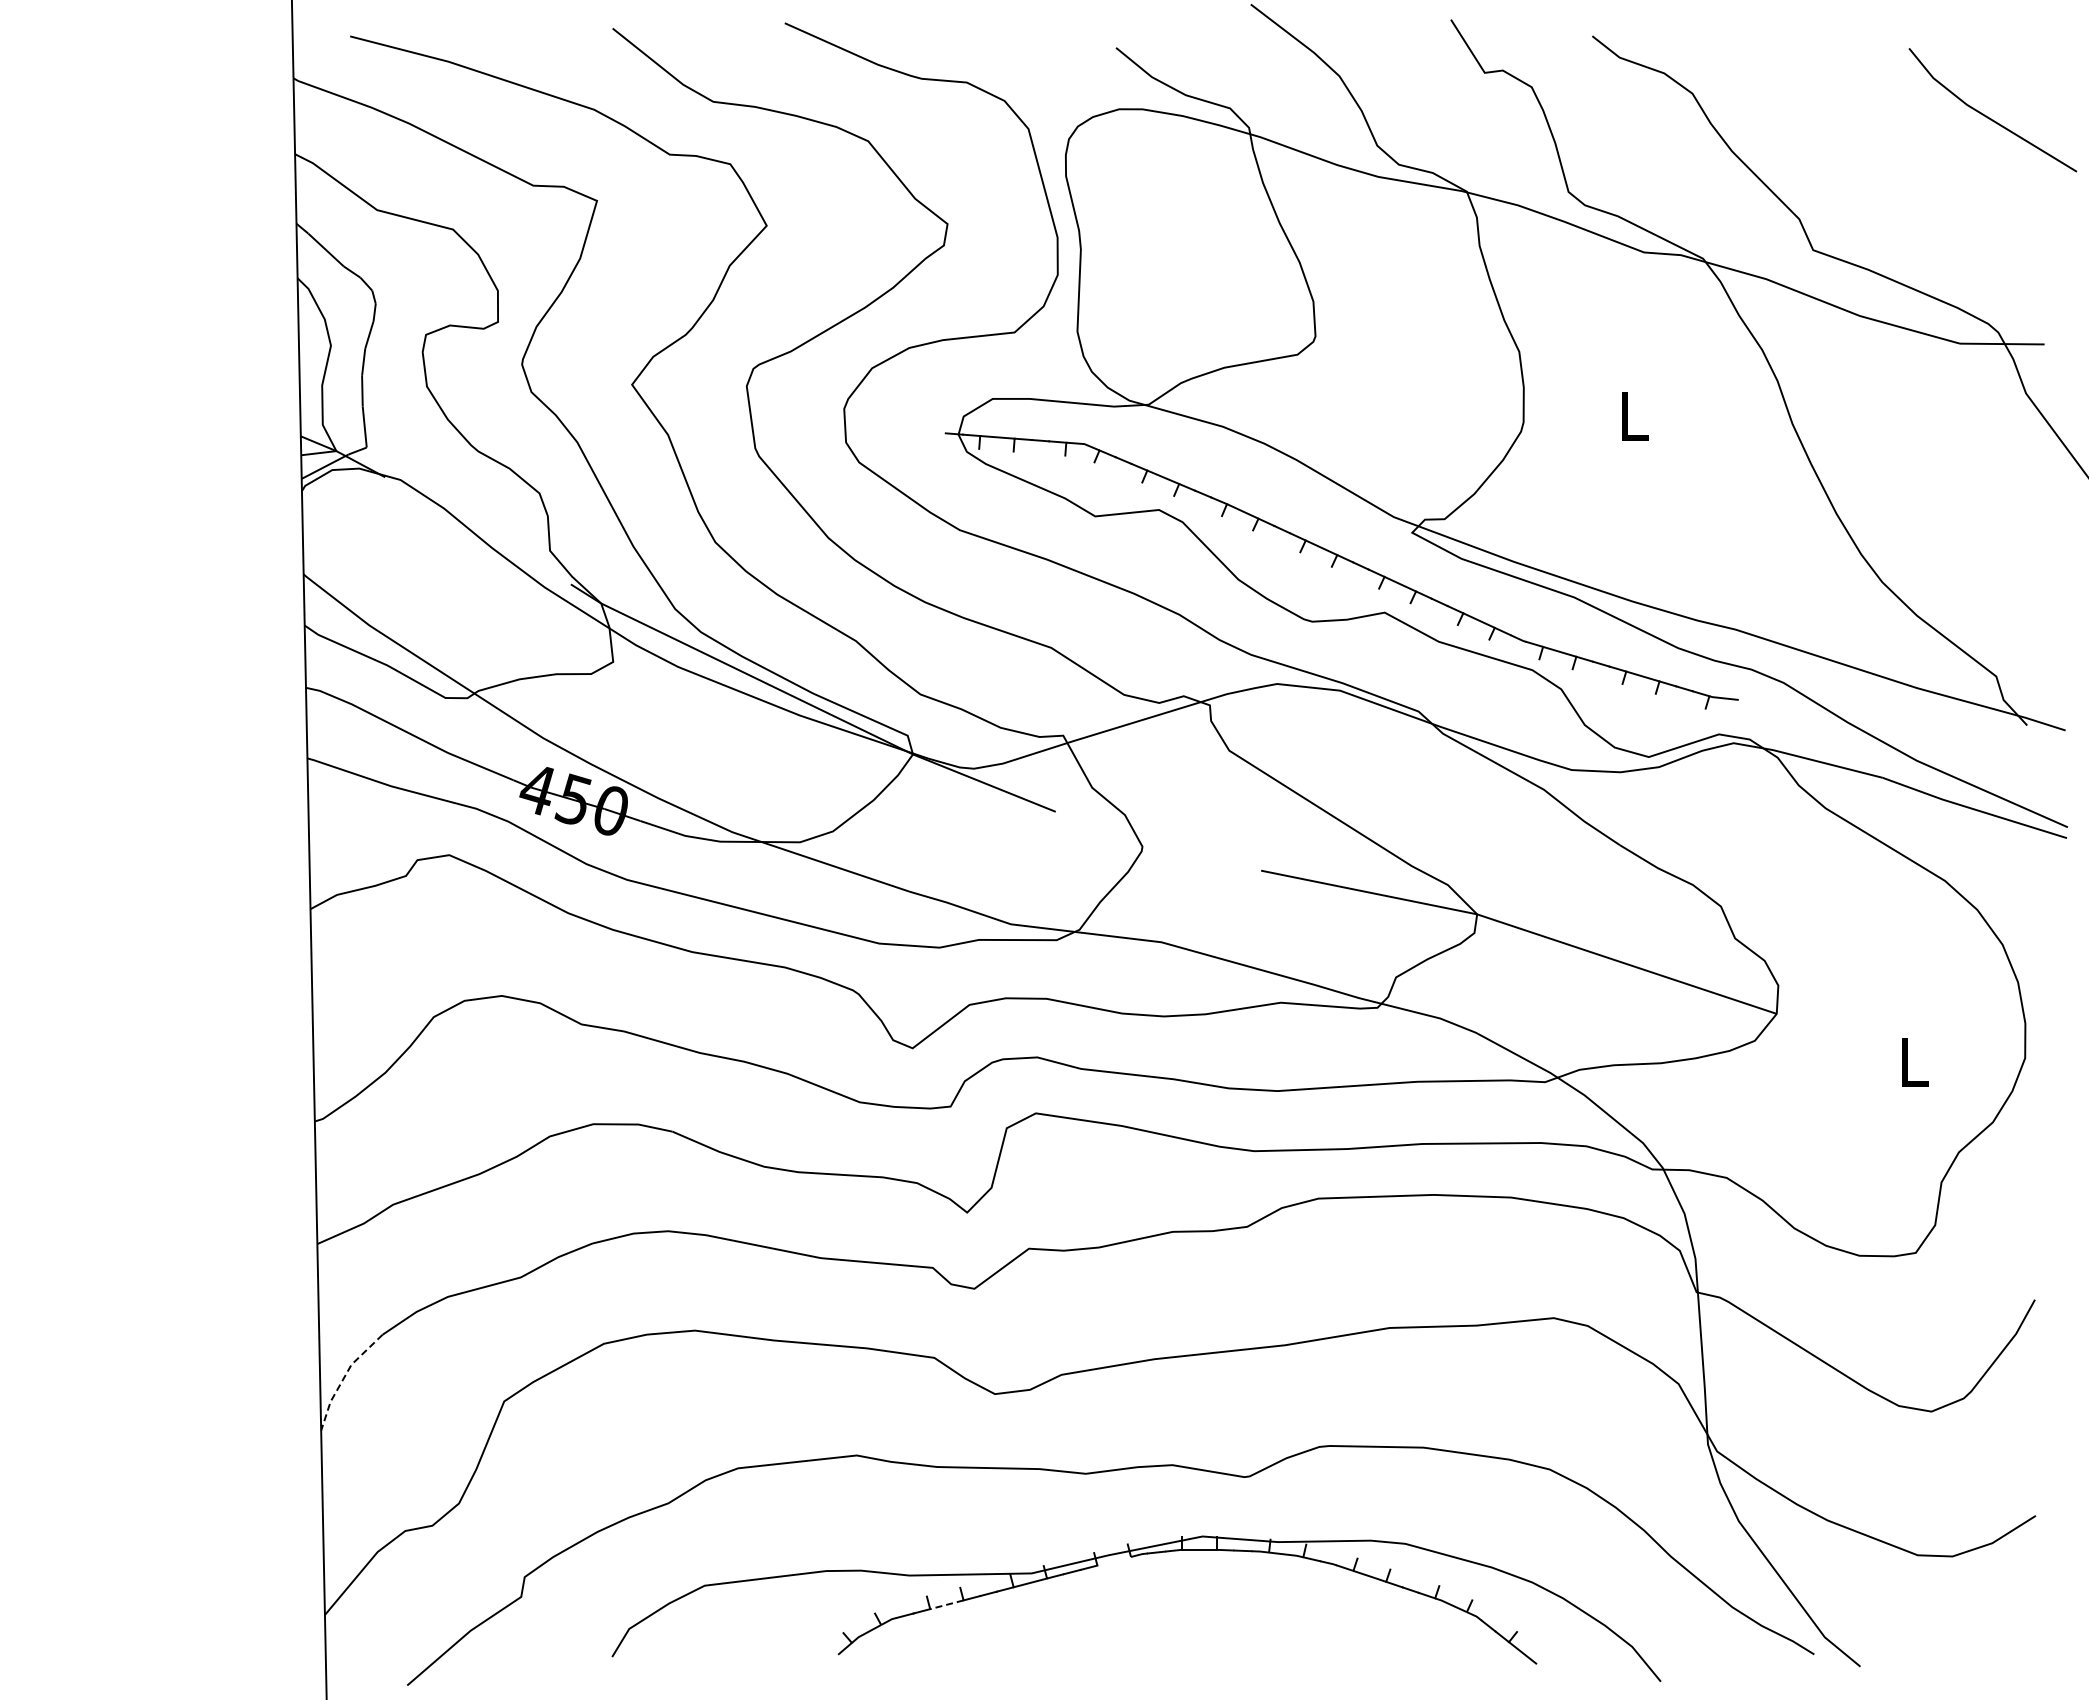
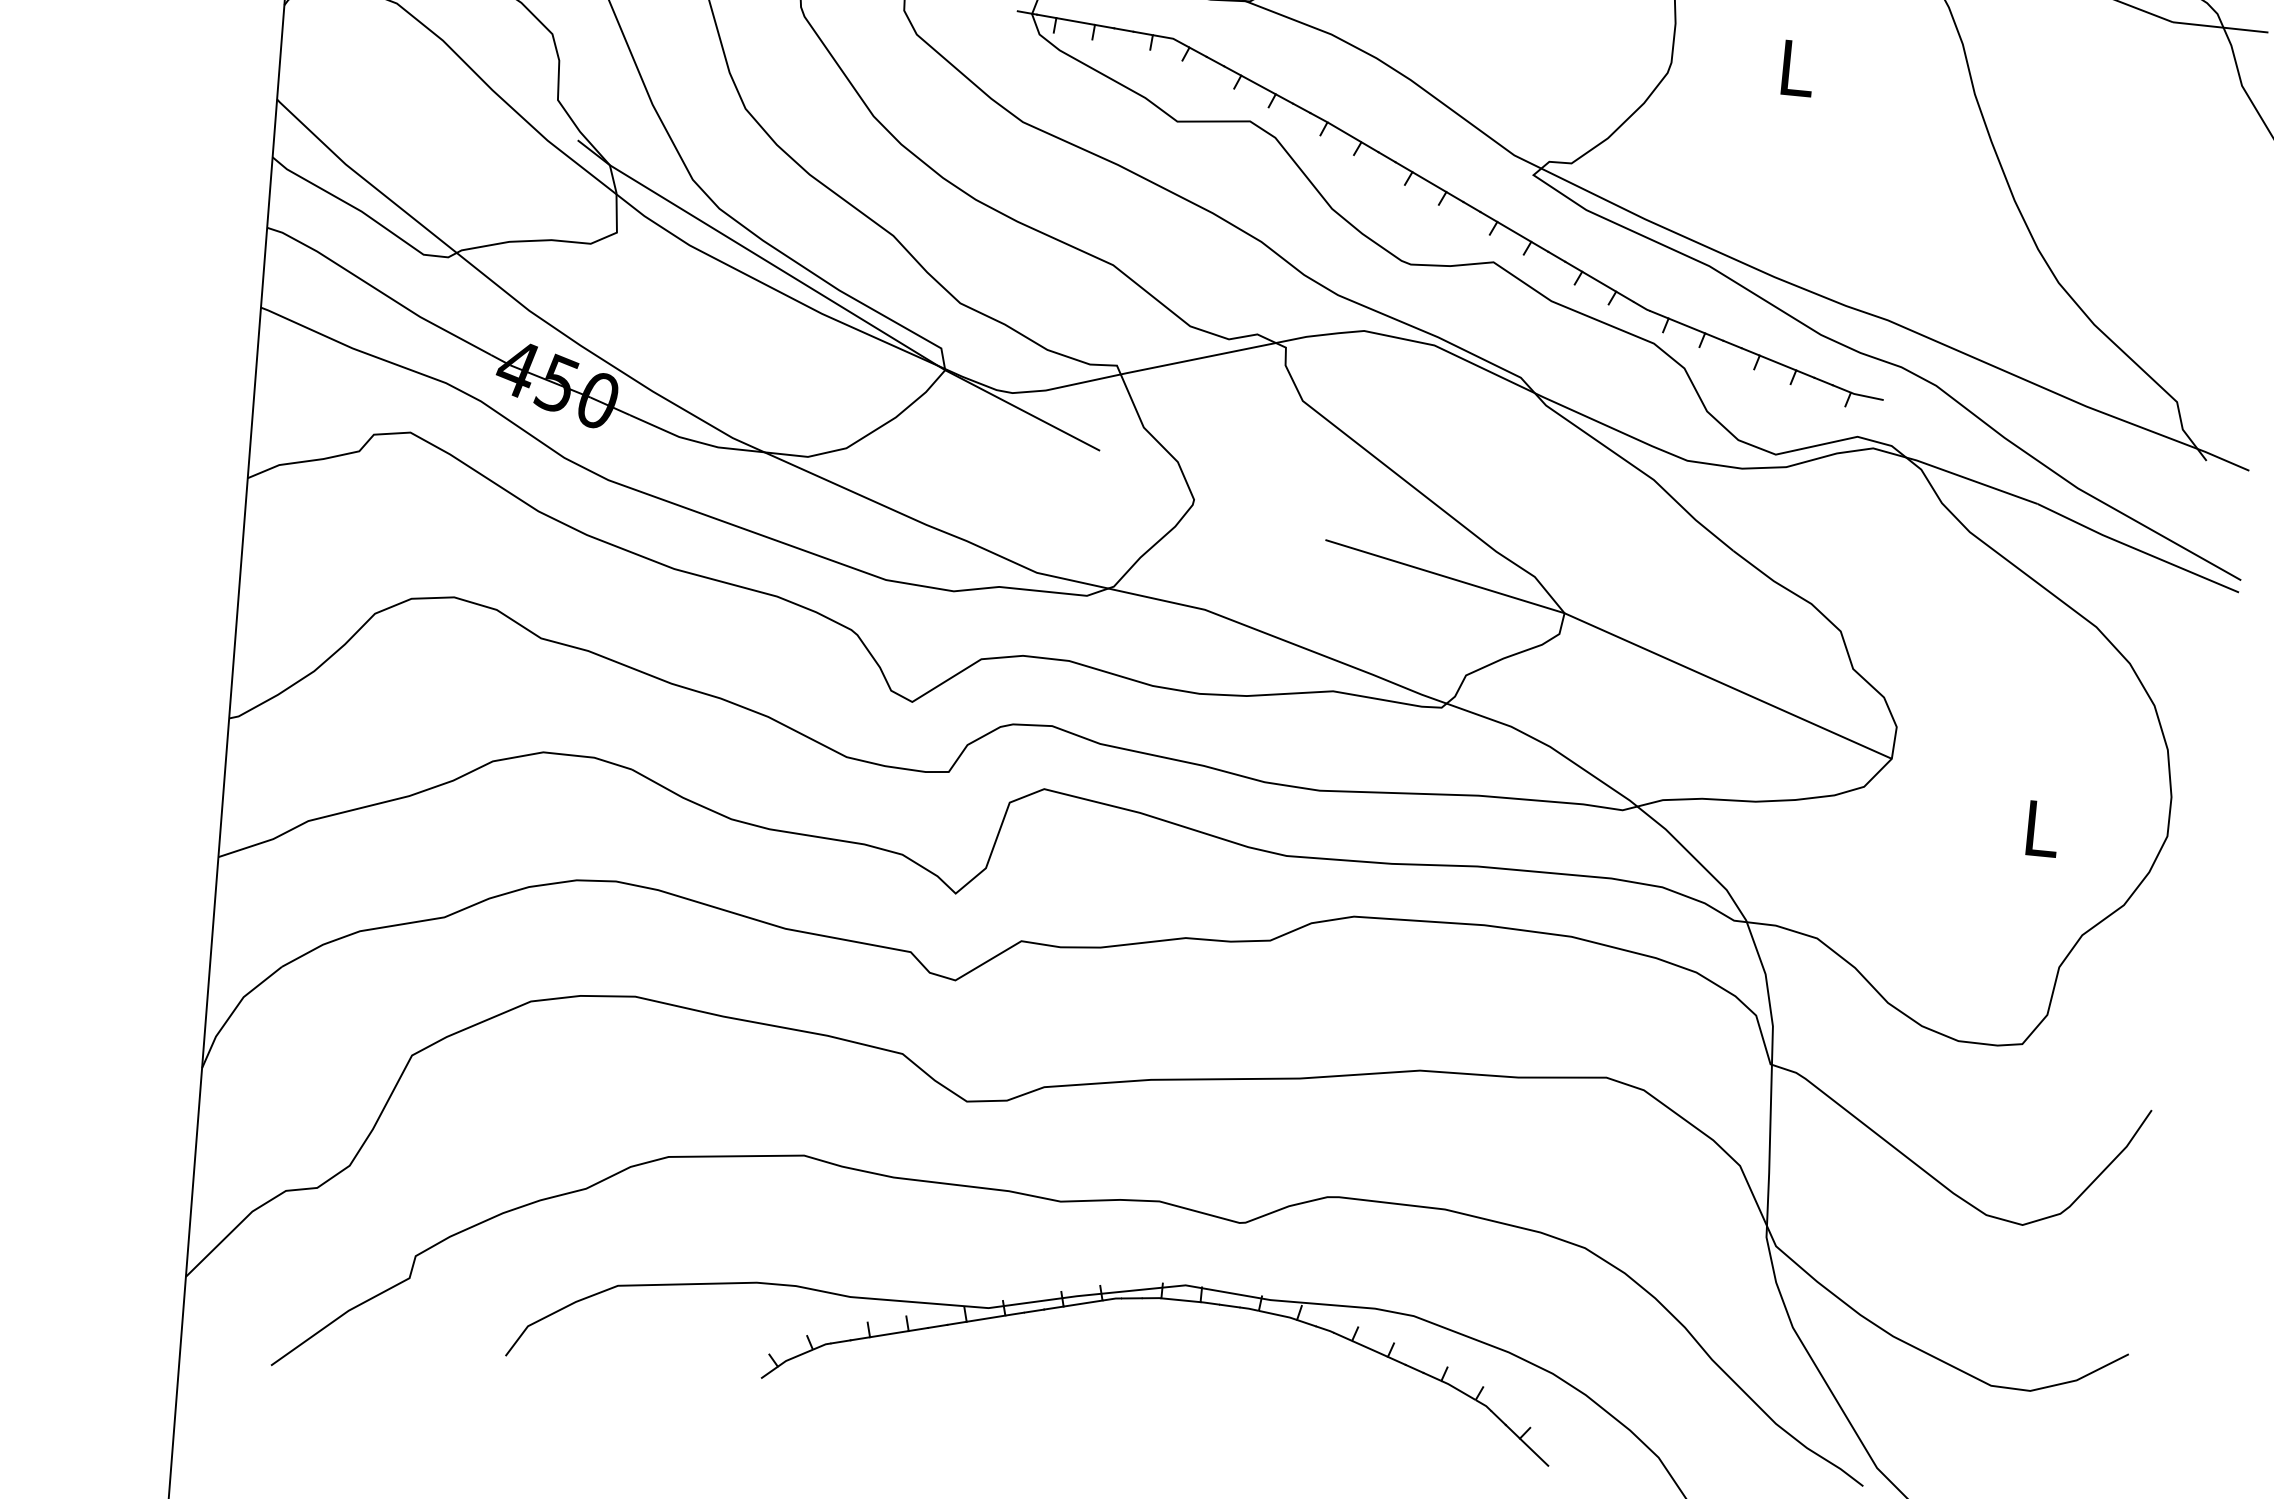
line: (344, 1377) -> (234, 1010), dashed -> solid
line: (1113, 1560) -> (1082, 1302), added
line: (946, 1604) -> (888, 1333), dashed -> solid

